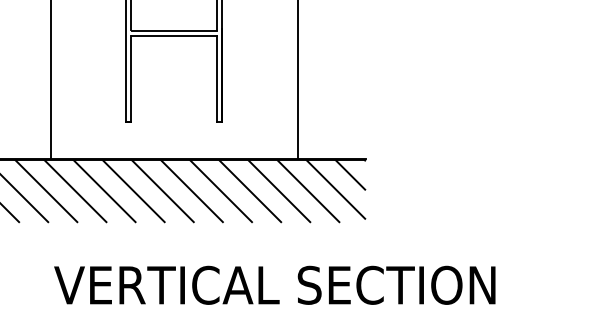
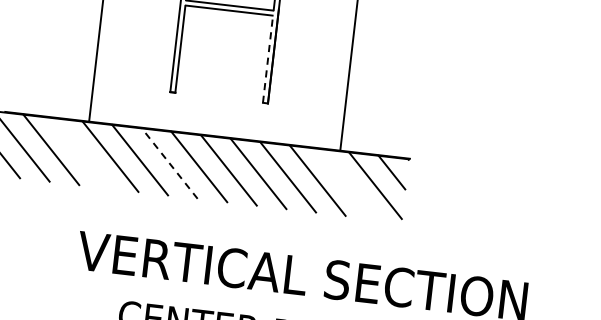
line: (217, 78) -> (268, 59), solid -> dashed
line: (46, 191) -> (81, 153), removed
line: (133, 191) -> (169, 164), solid -> dashed
line: (308, 191) -> (347, 184), removed

